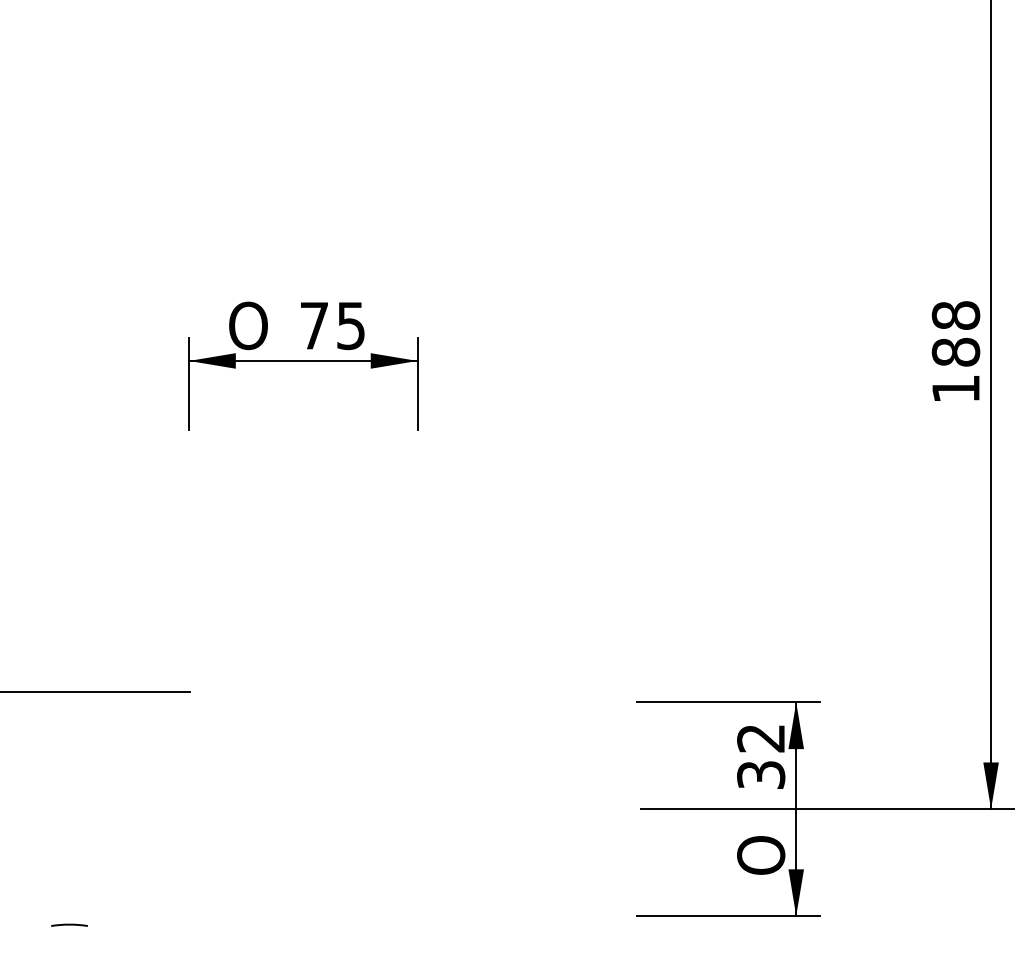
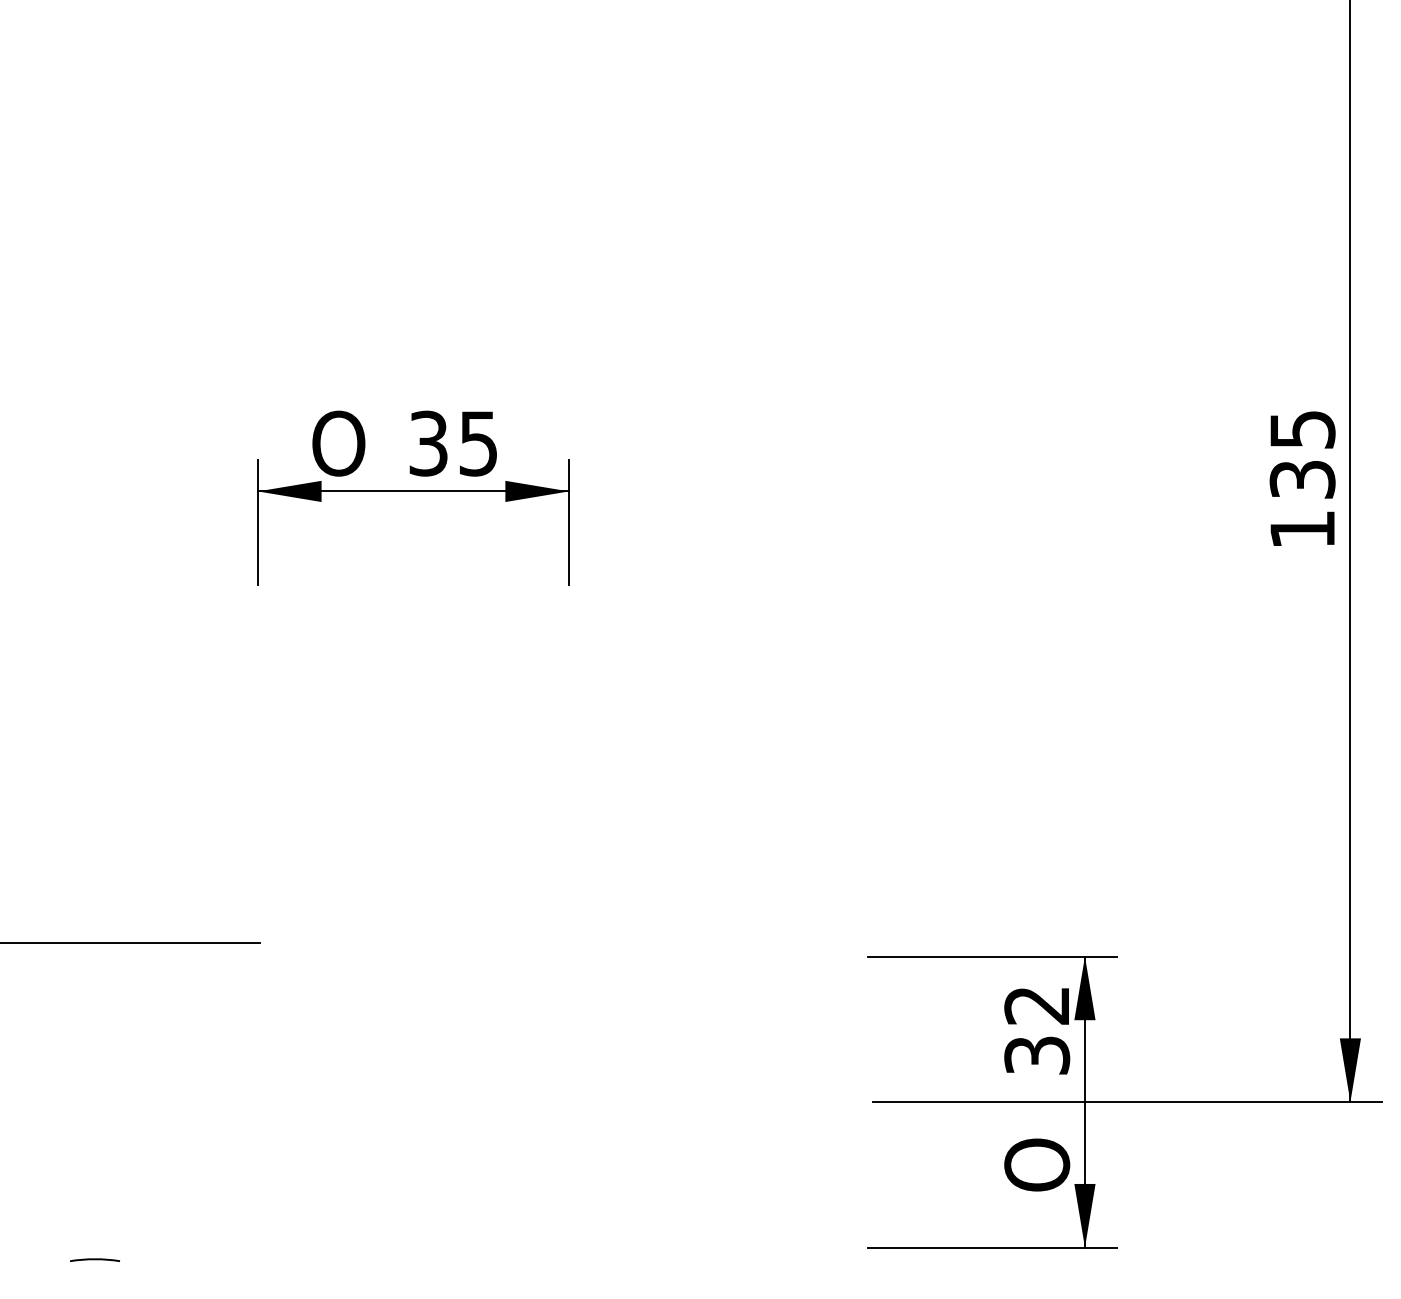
text: (314, 325) -> (428, 443), 75 -> 35
text: (955, 333) -> (1302, 454), 188 -> 135

